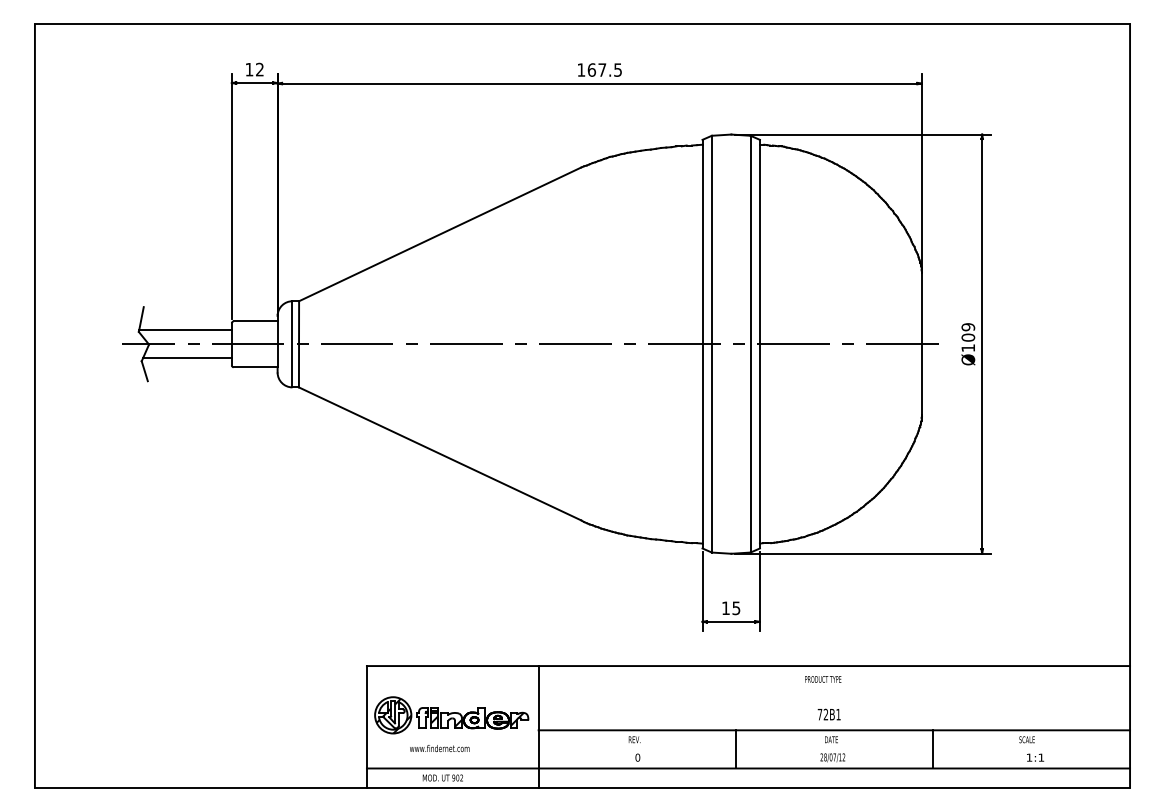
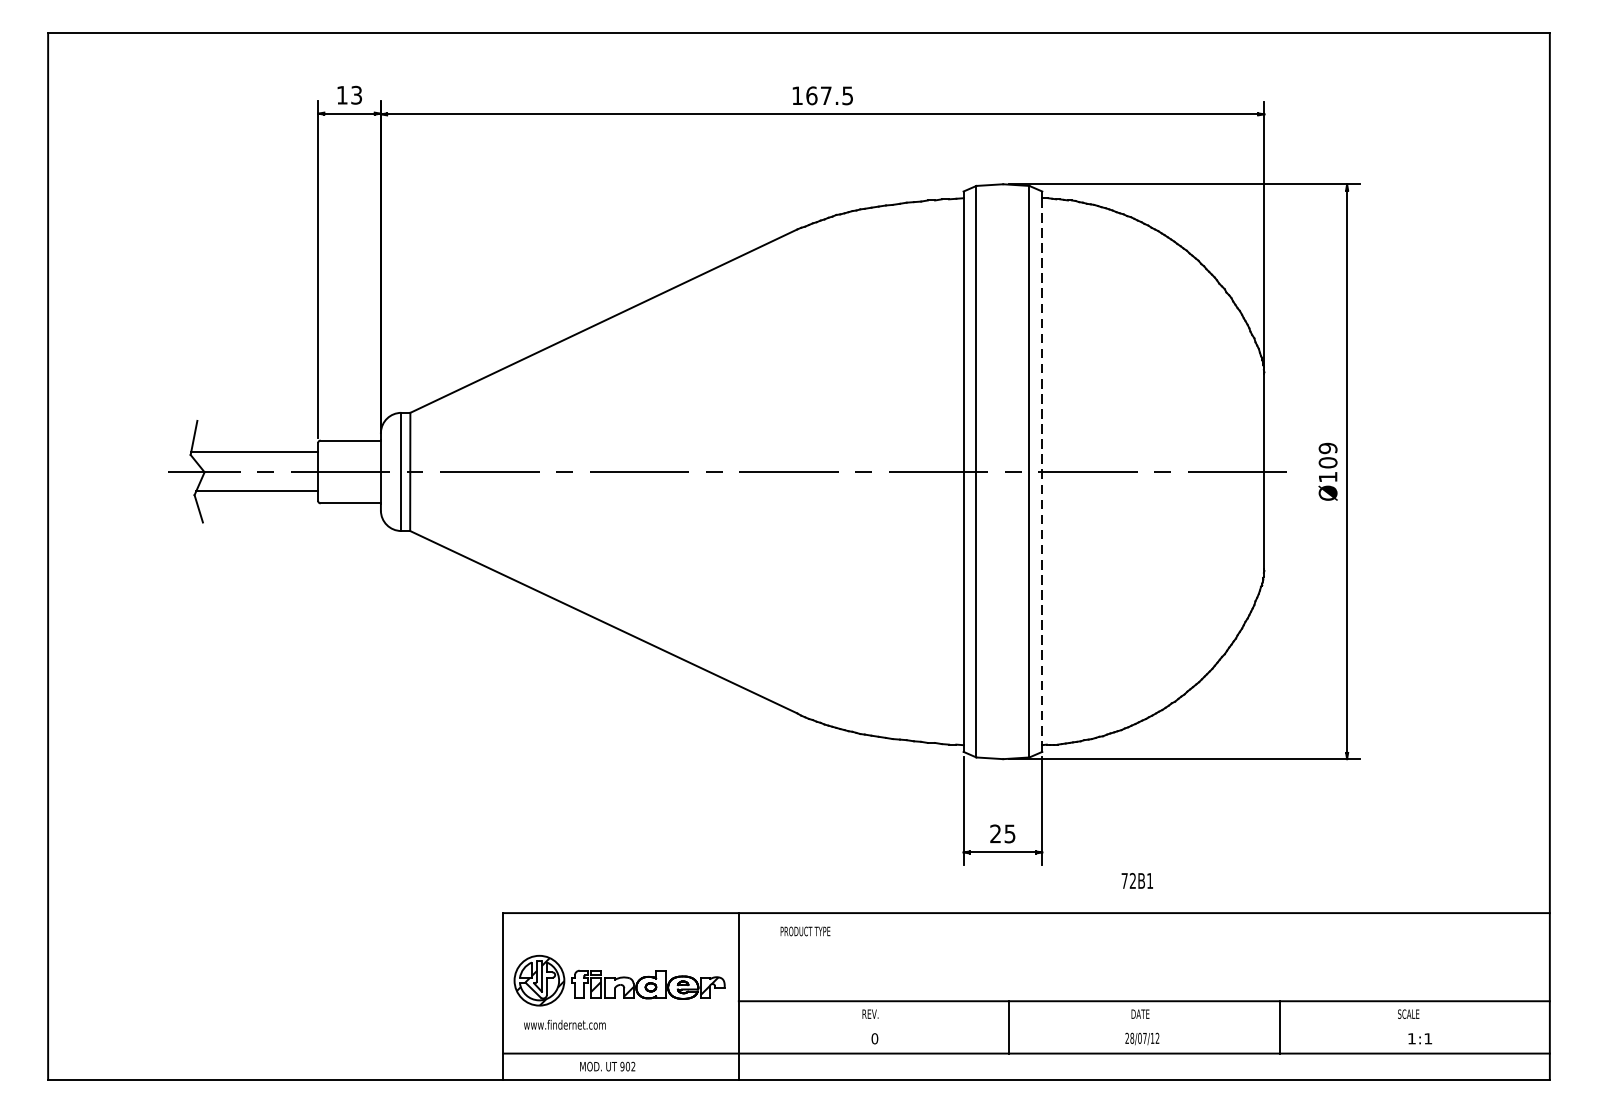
text: (259, 69) -> (356, 95), 12 -> 13
line: (759, 344) -> (1041, 472), solid -> dashed
text: (725, 607) -> (995, 832), 15 -> 25
text: (823, 679) -> (805, 931), moved
text: (828, 714) -> (1136, 880), moved
text: (439, 748) -> (564, 1024), moved

